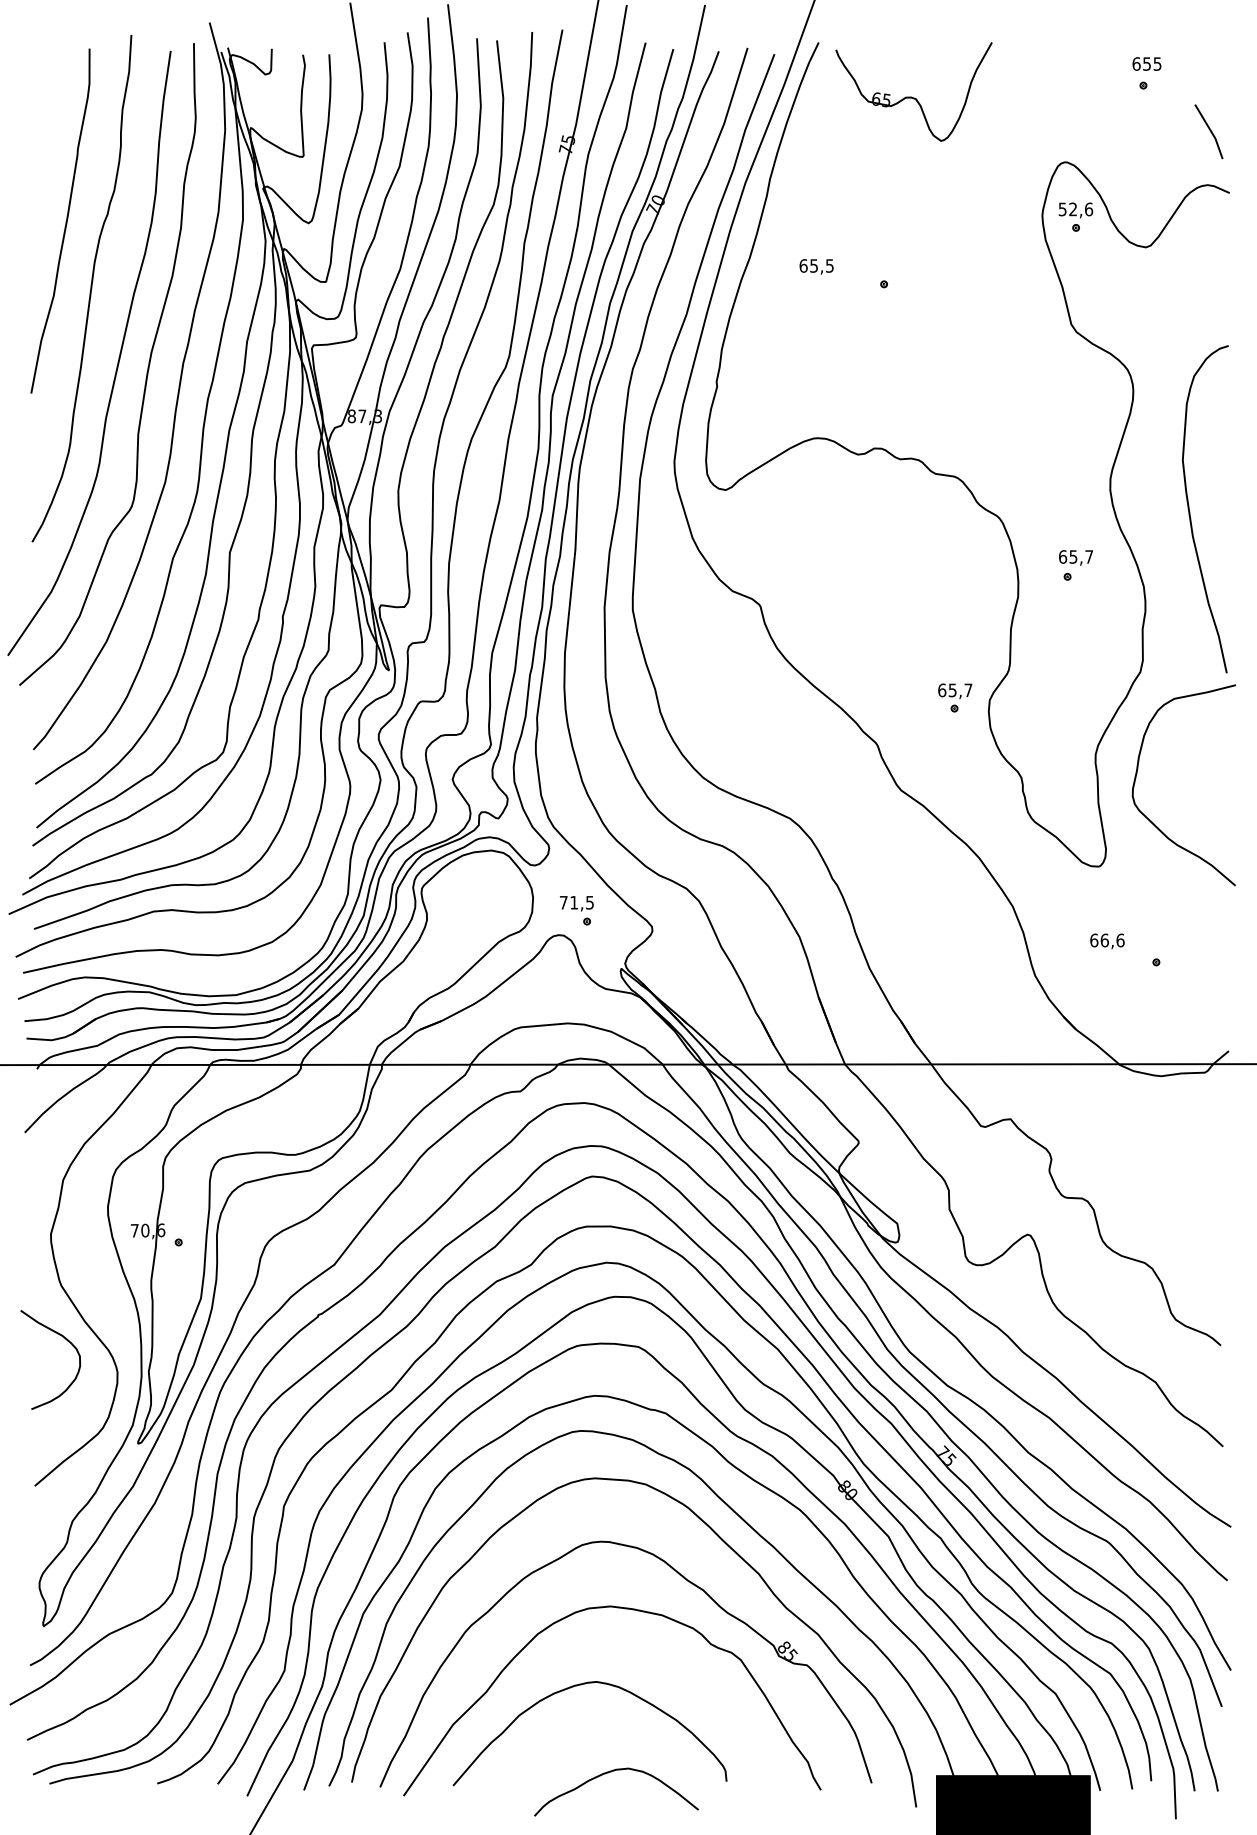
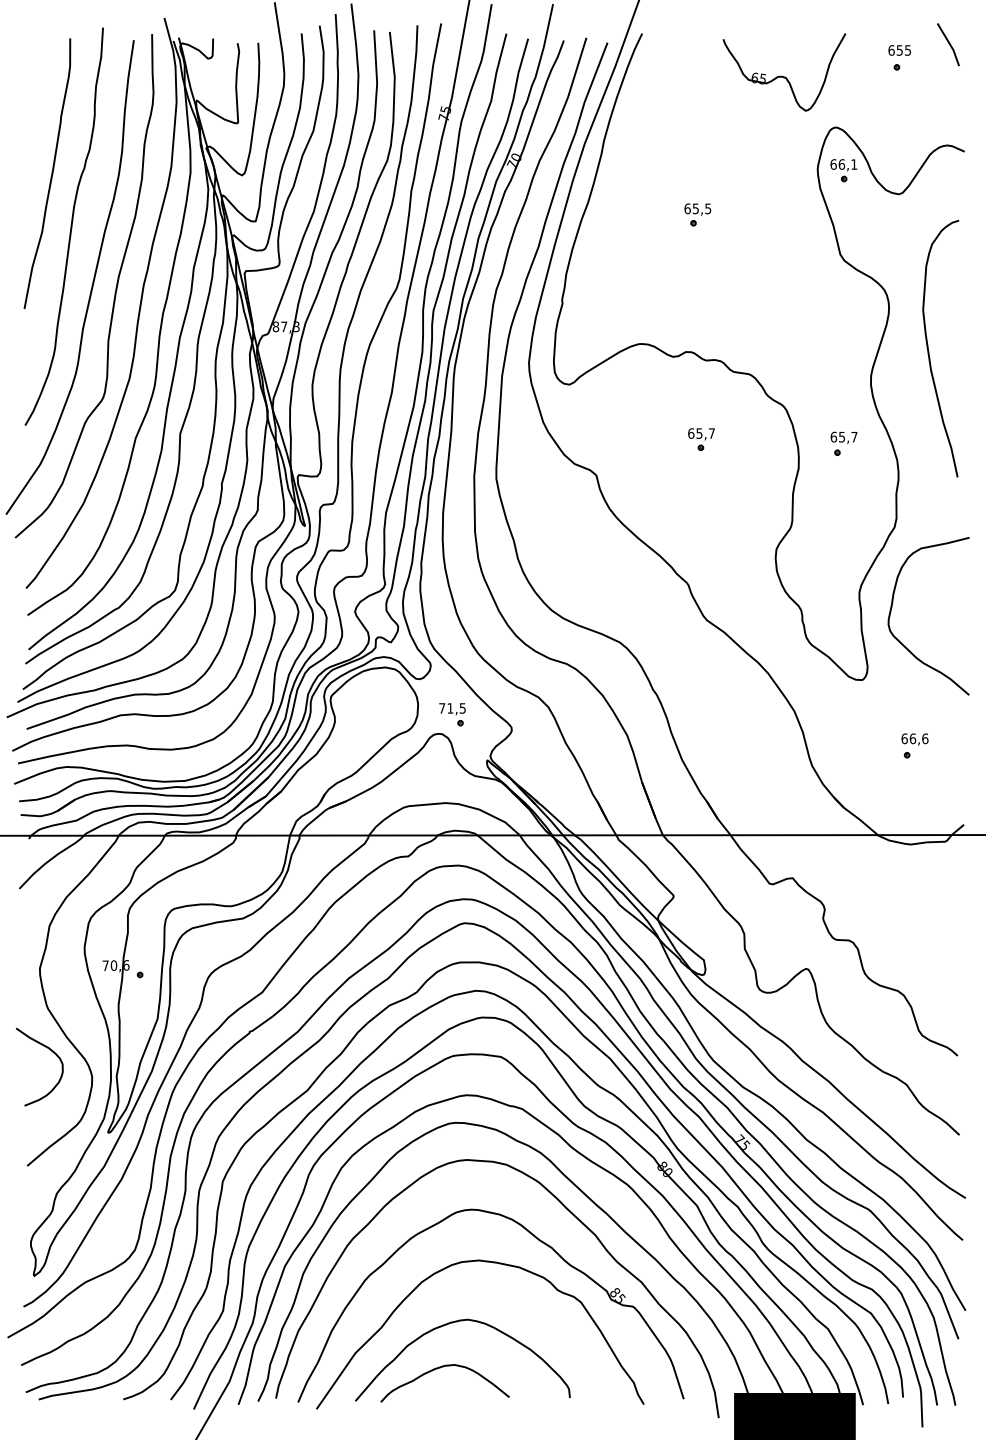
part: (913, 91) -> (784, 72), moved
line: (1209, 130) -> (948, 43), moved
text: (1075, 209) -> (843, 164), 52,6 -> 66,1
text: (816, 266) -> (697, 209), moved
curve: (1190, 511) -> (929, 350), moved
part: (955, 697) -> (701, 439), moved
text: (1107, 941) -> (915, 739), moved
curve: (611, 1772) -> (441, 1367), moved

